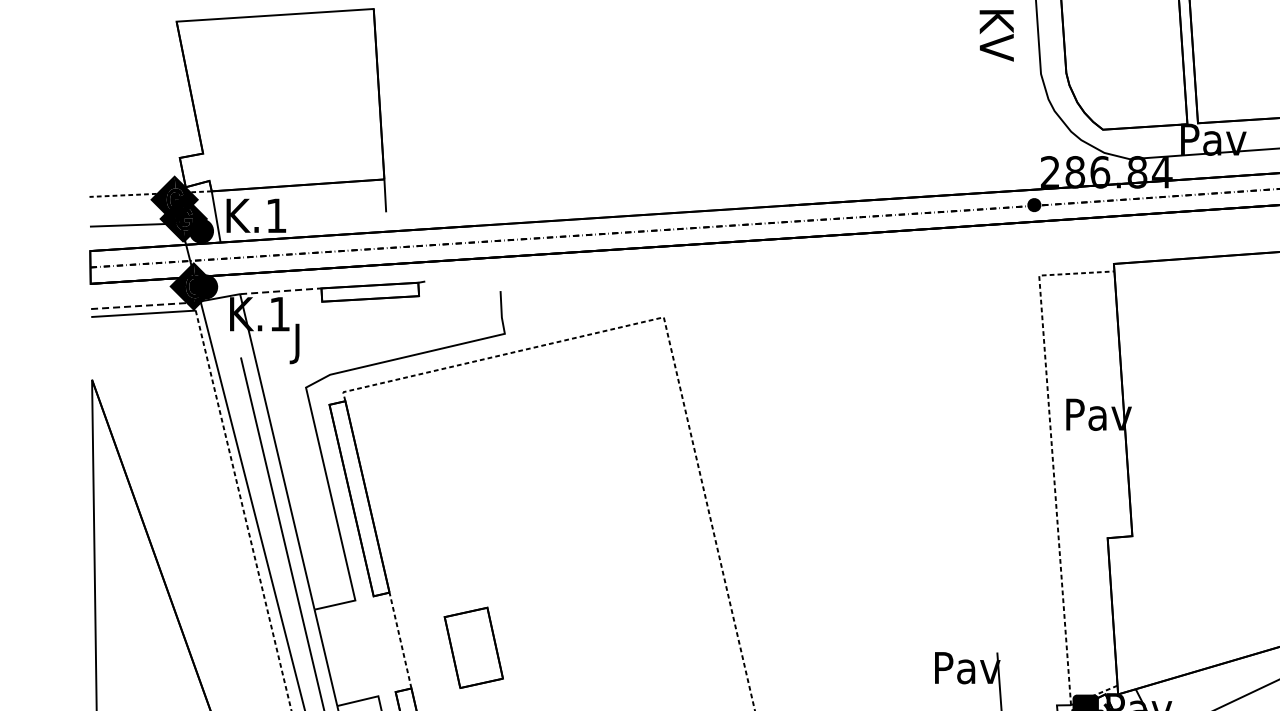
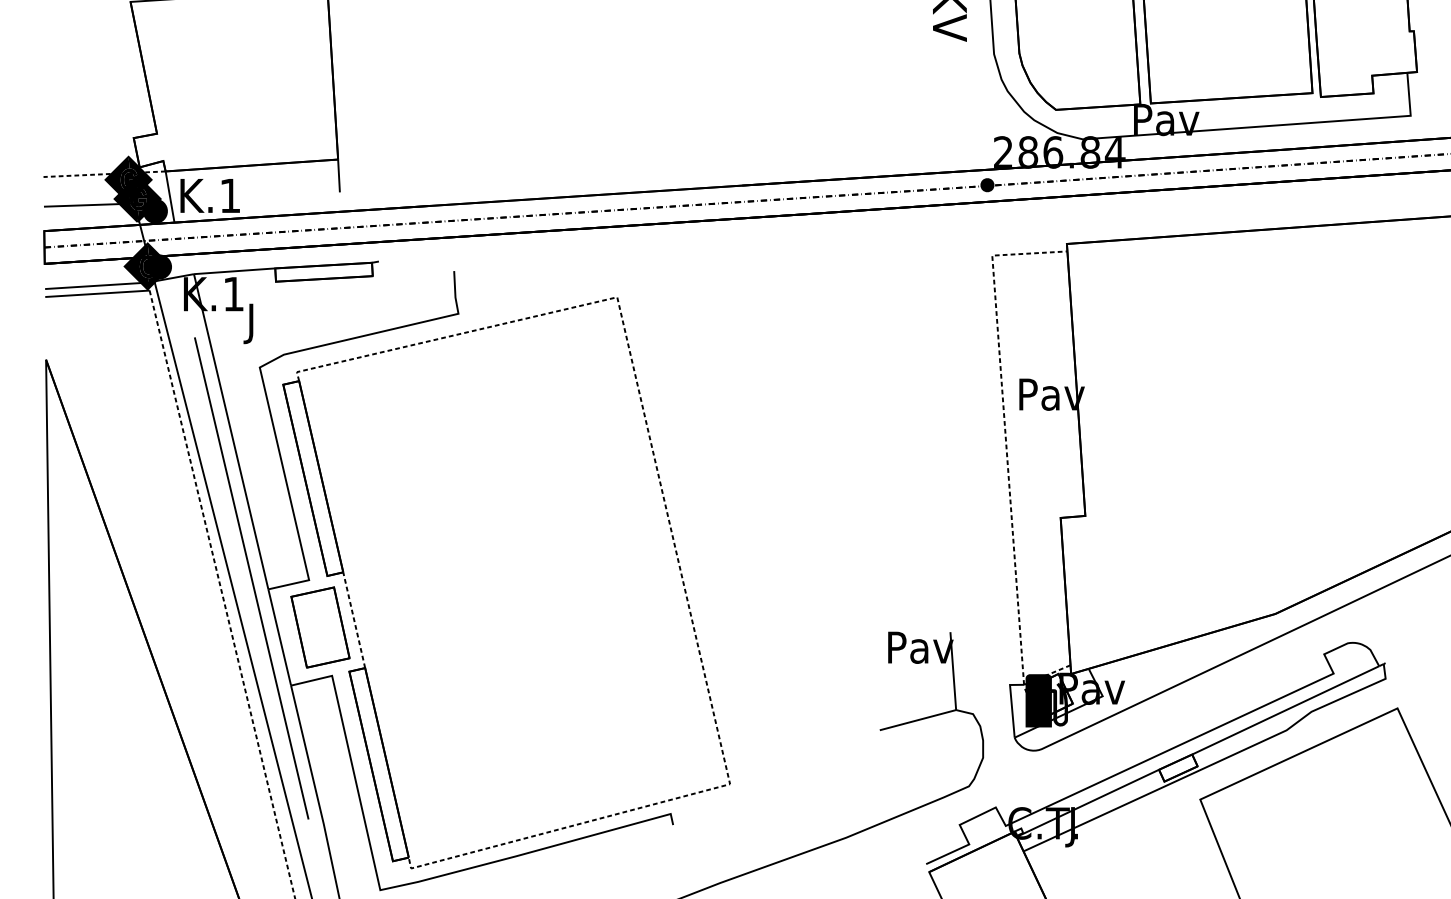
line: (280, 291) -> (234, 271), dashed -> solid
line: (142, 305) -> (96, 285), dashed -> solid
part: (473, 647) -> (320, 627), moved

